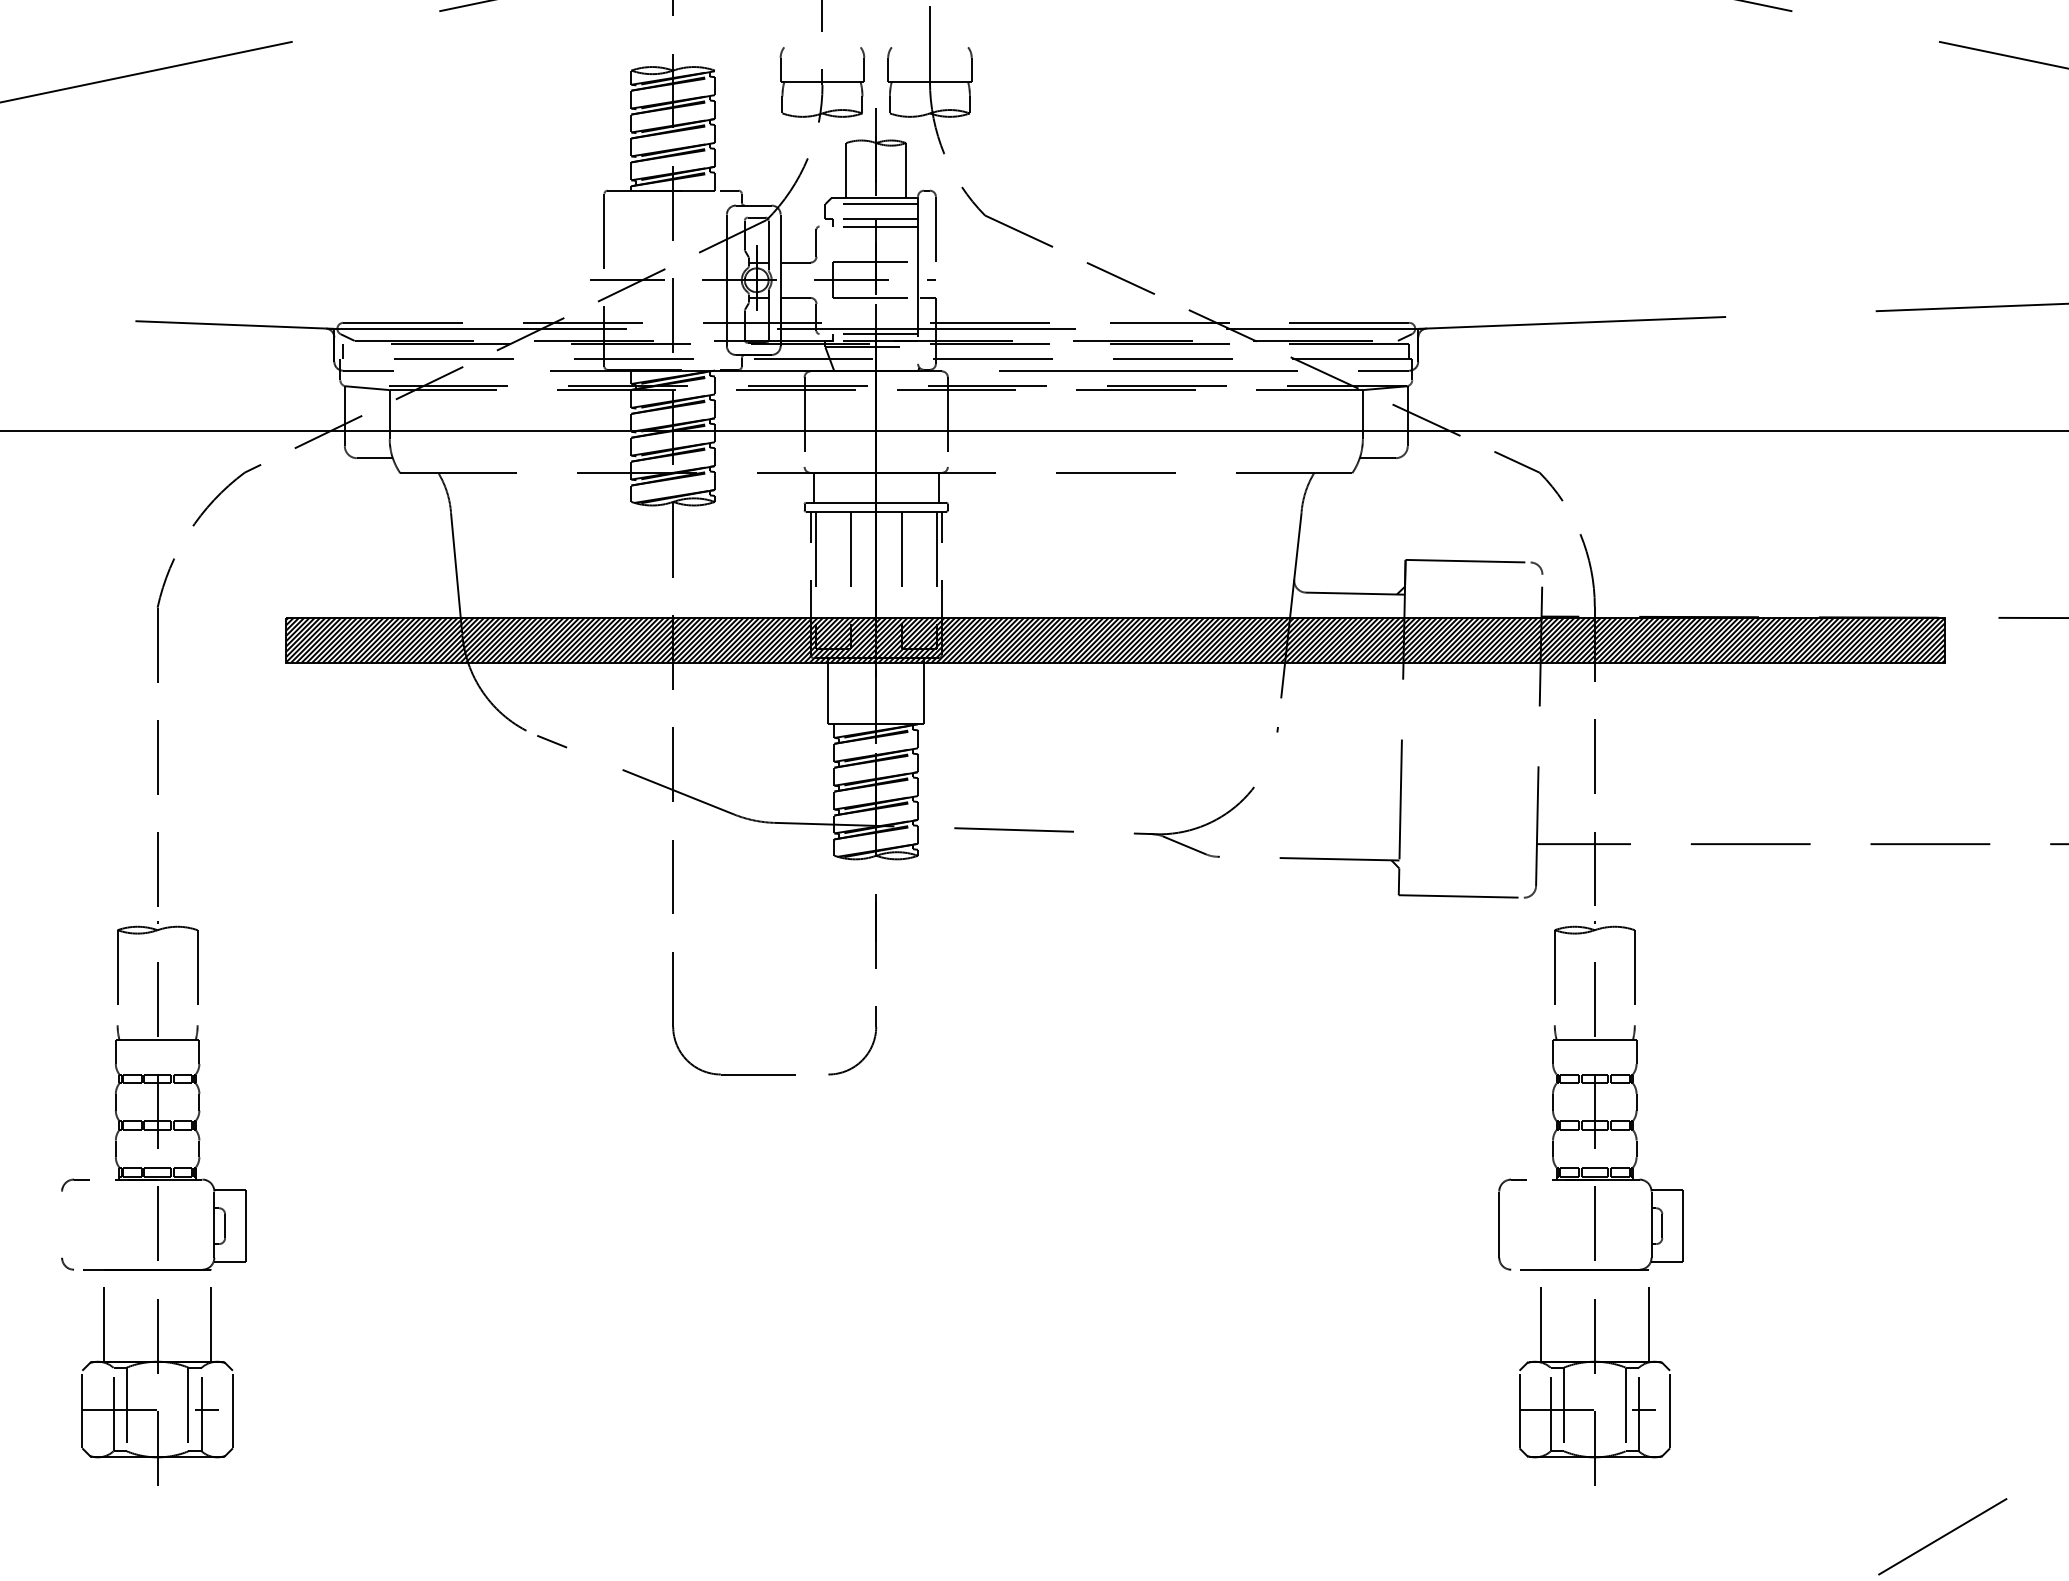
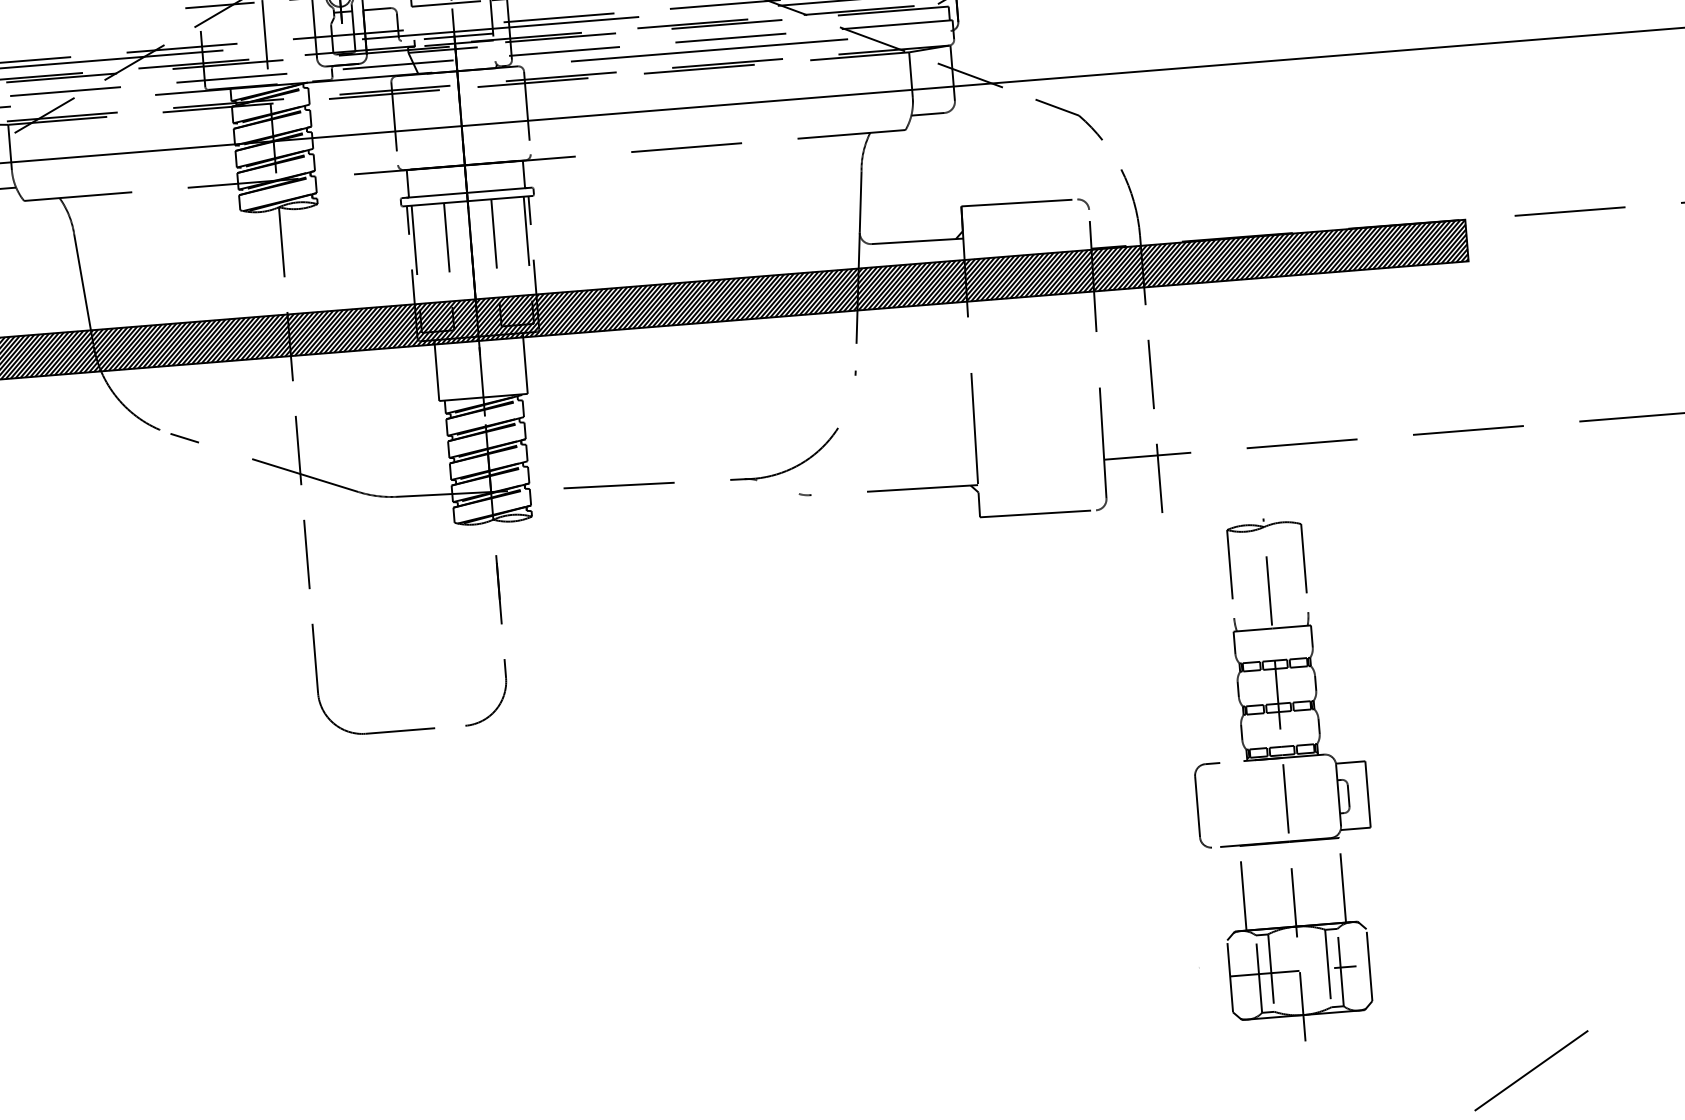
line: (1383, 370) -> (926, 32), removed
line: (1184, 845) -> (777, 487), removed
part: (1590, 1203) -> (1280, 780), moved

